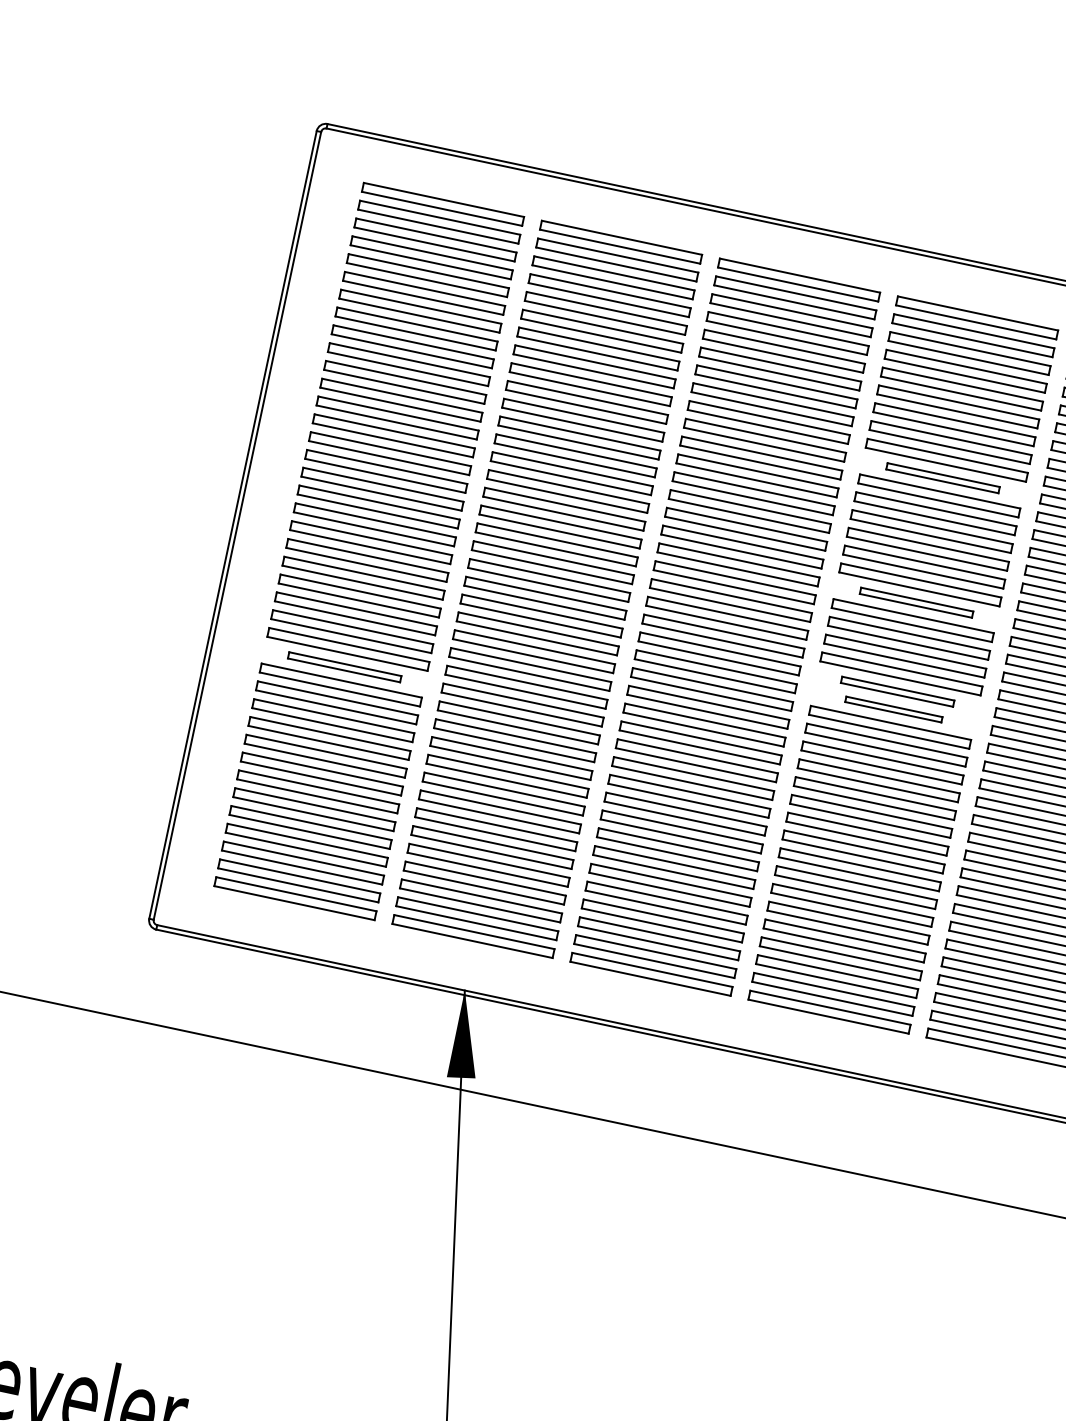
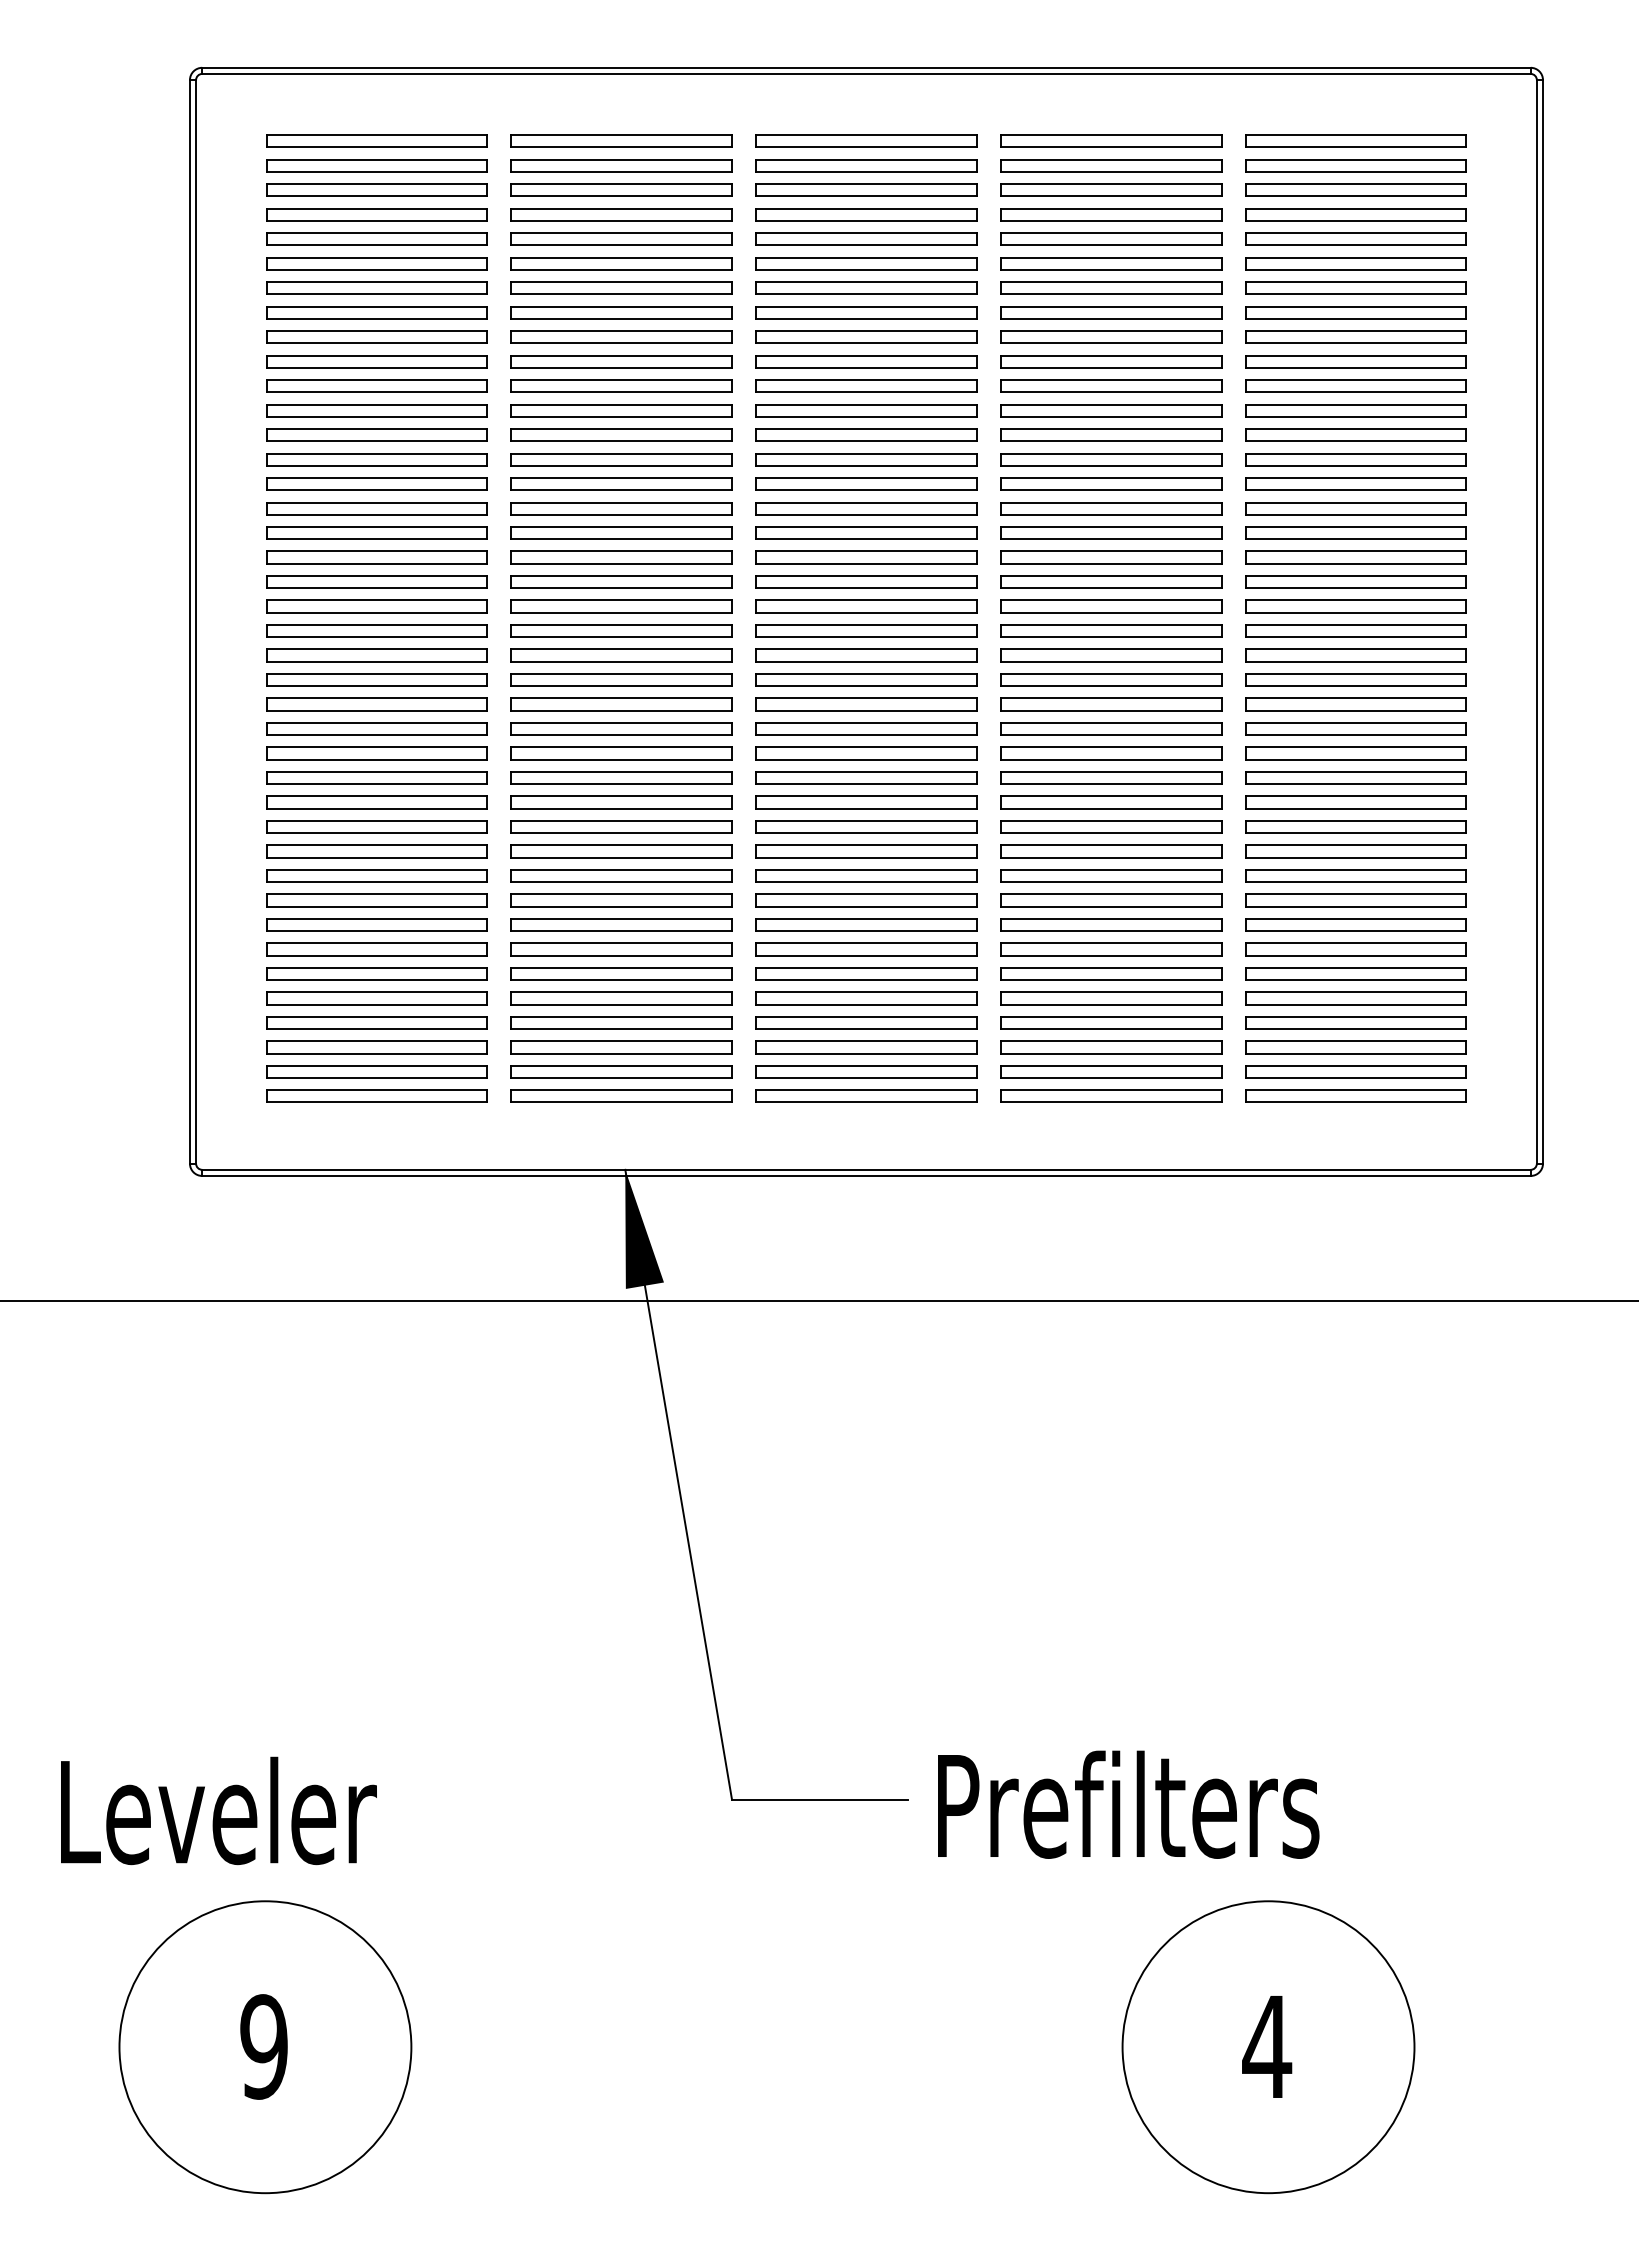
part: (943, 478) -> (1111, 361), size x1.43
part: (916, 602) -> (1111, 532), size x1.43
part: (344, 666) -> (376, 777), size x1.43
part: (897, 691) -> (1111, 655), size x1.43
part: (894, 709) -> (1111, 679), size x1.67

